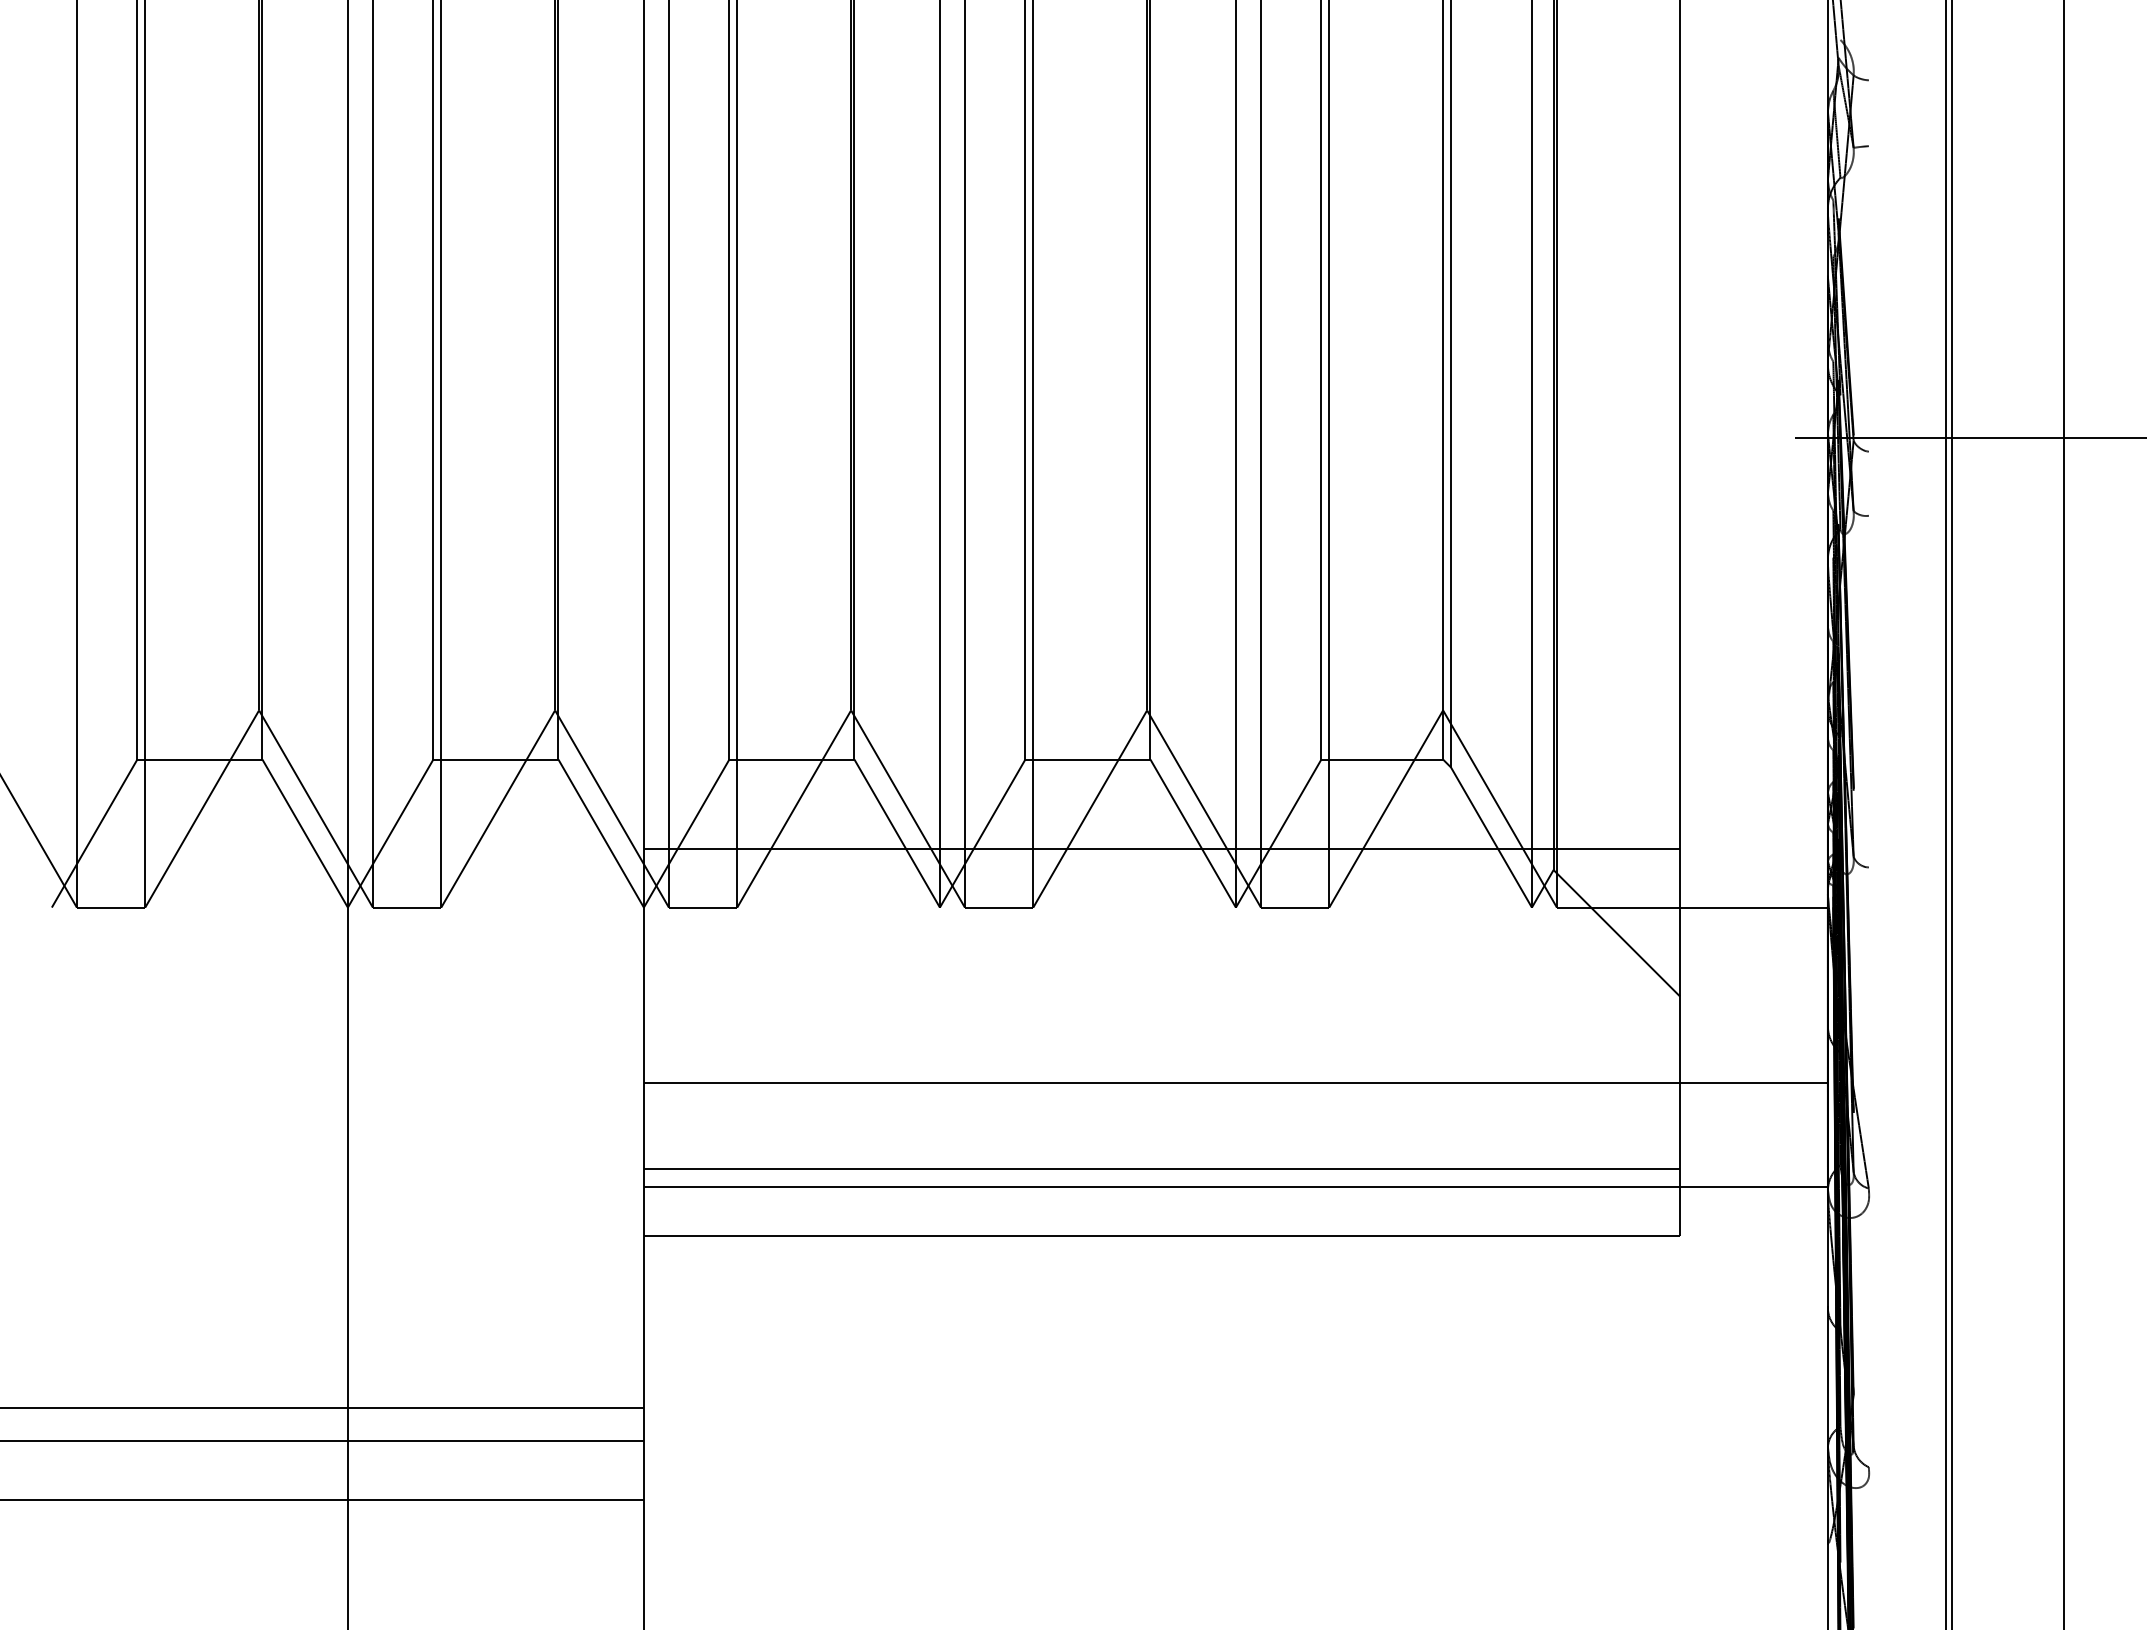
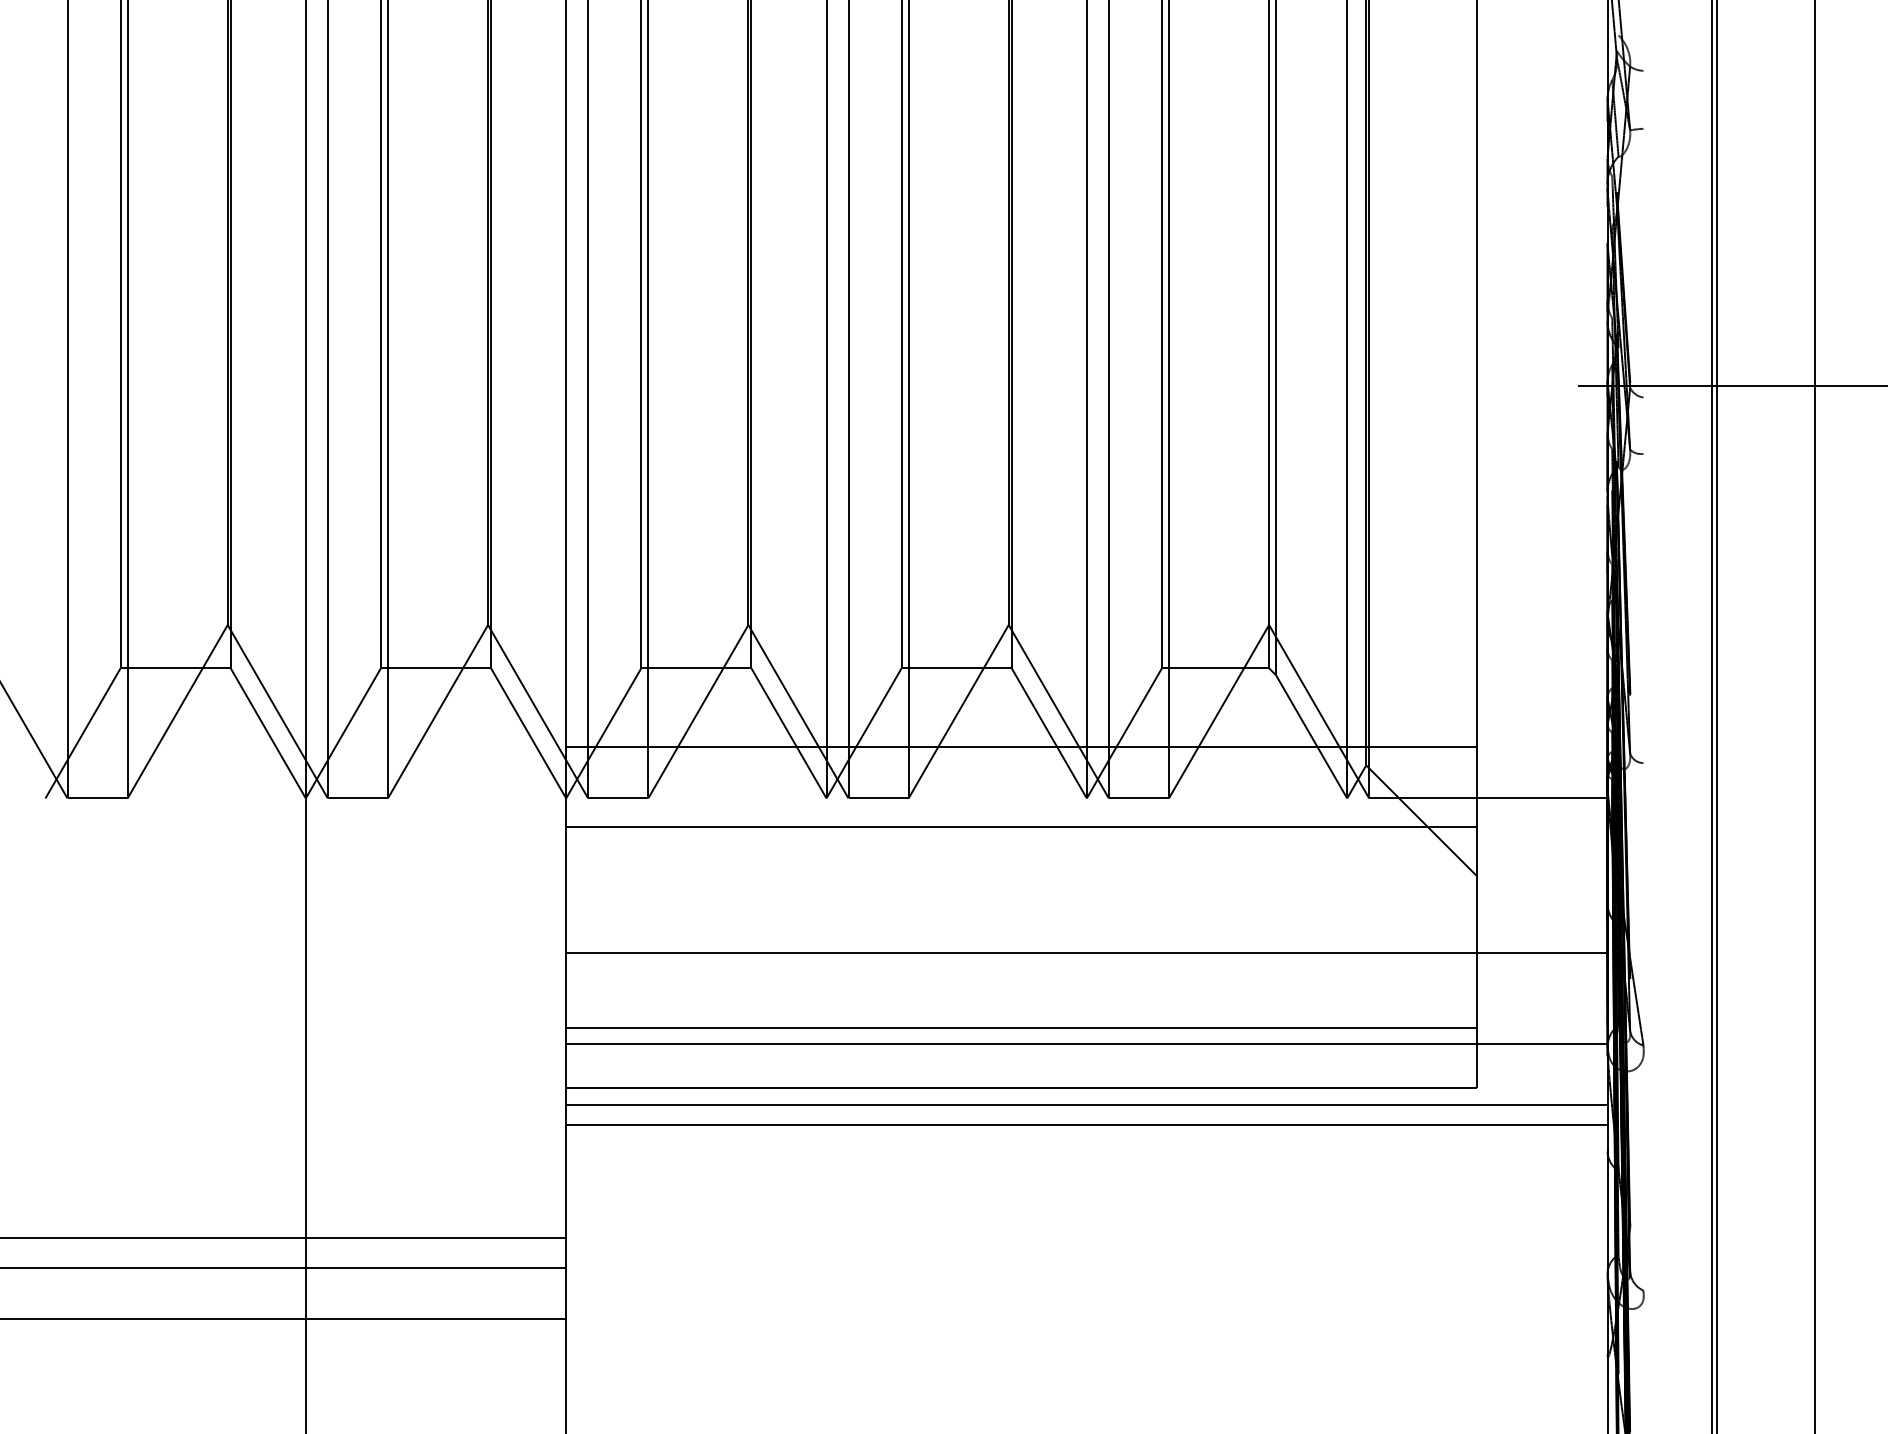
line: (1161, 940) -> (1021, 827), added
line: (1235, 1256) -> (1086, 1105), added
line: (1235, 1278) -> (1086, 1124), added

